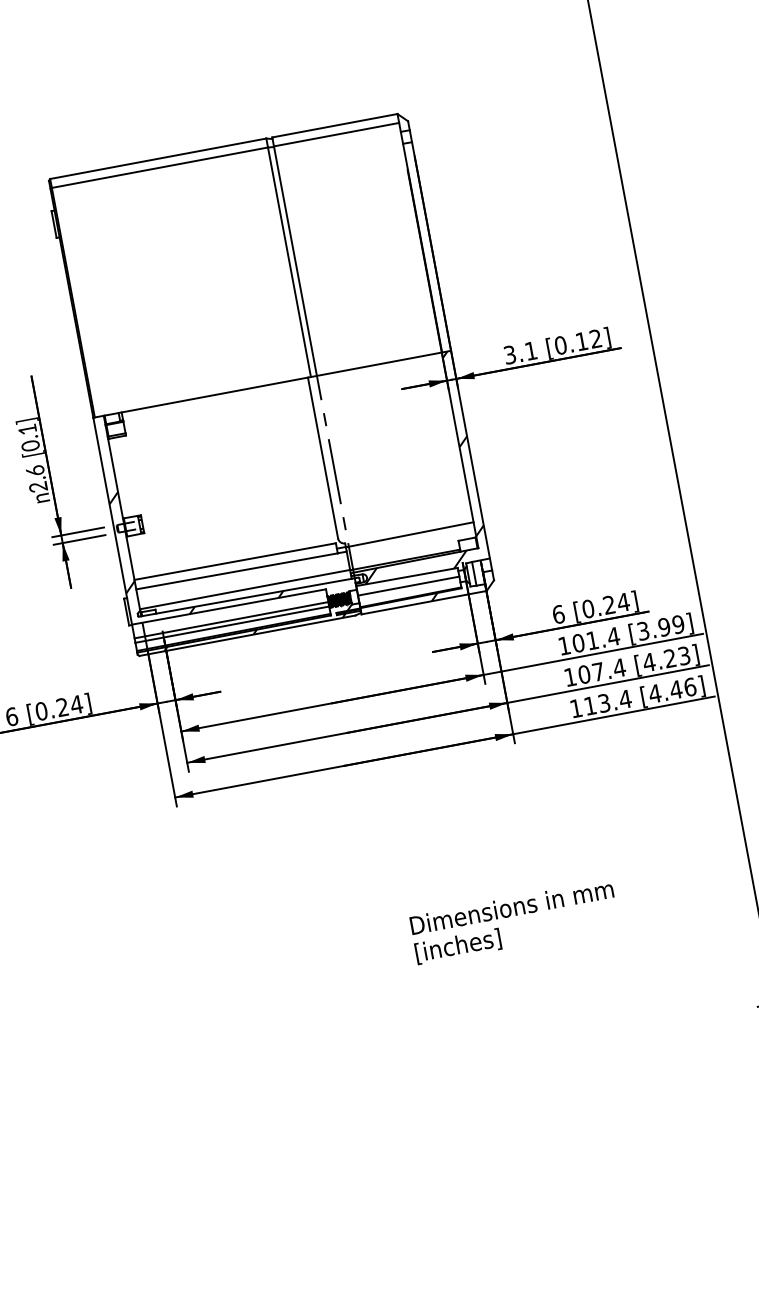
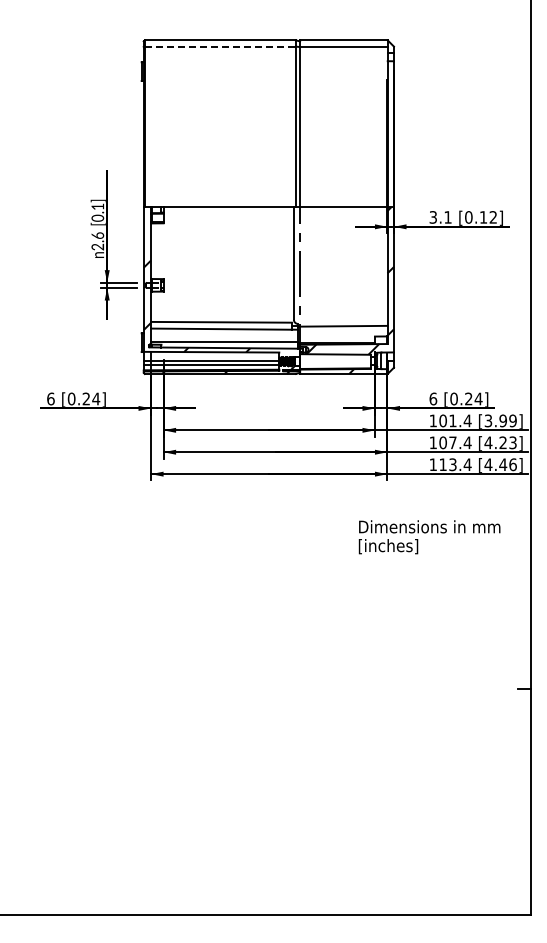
line: (160, 167) -> (220, 46), solid -> dashed
line: (408, 585) -> (335, 360), removed
text: (514, 922) -> (429, 537), moved

